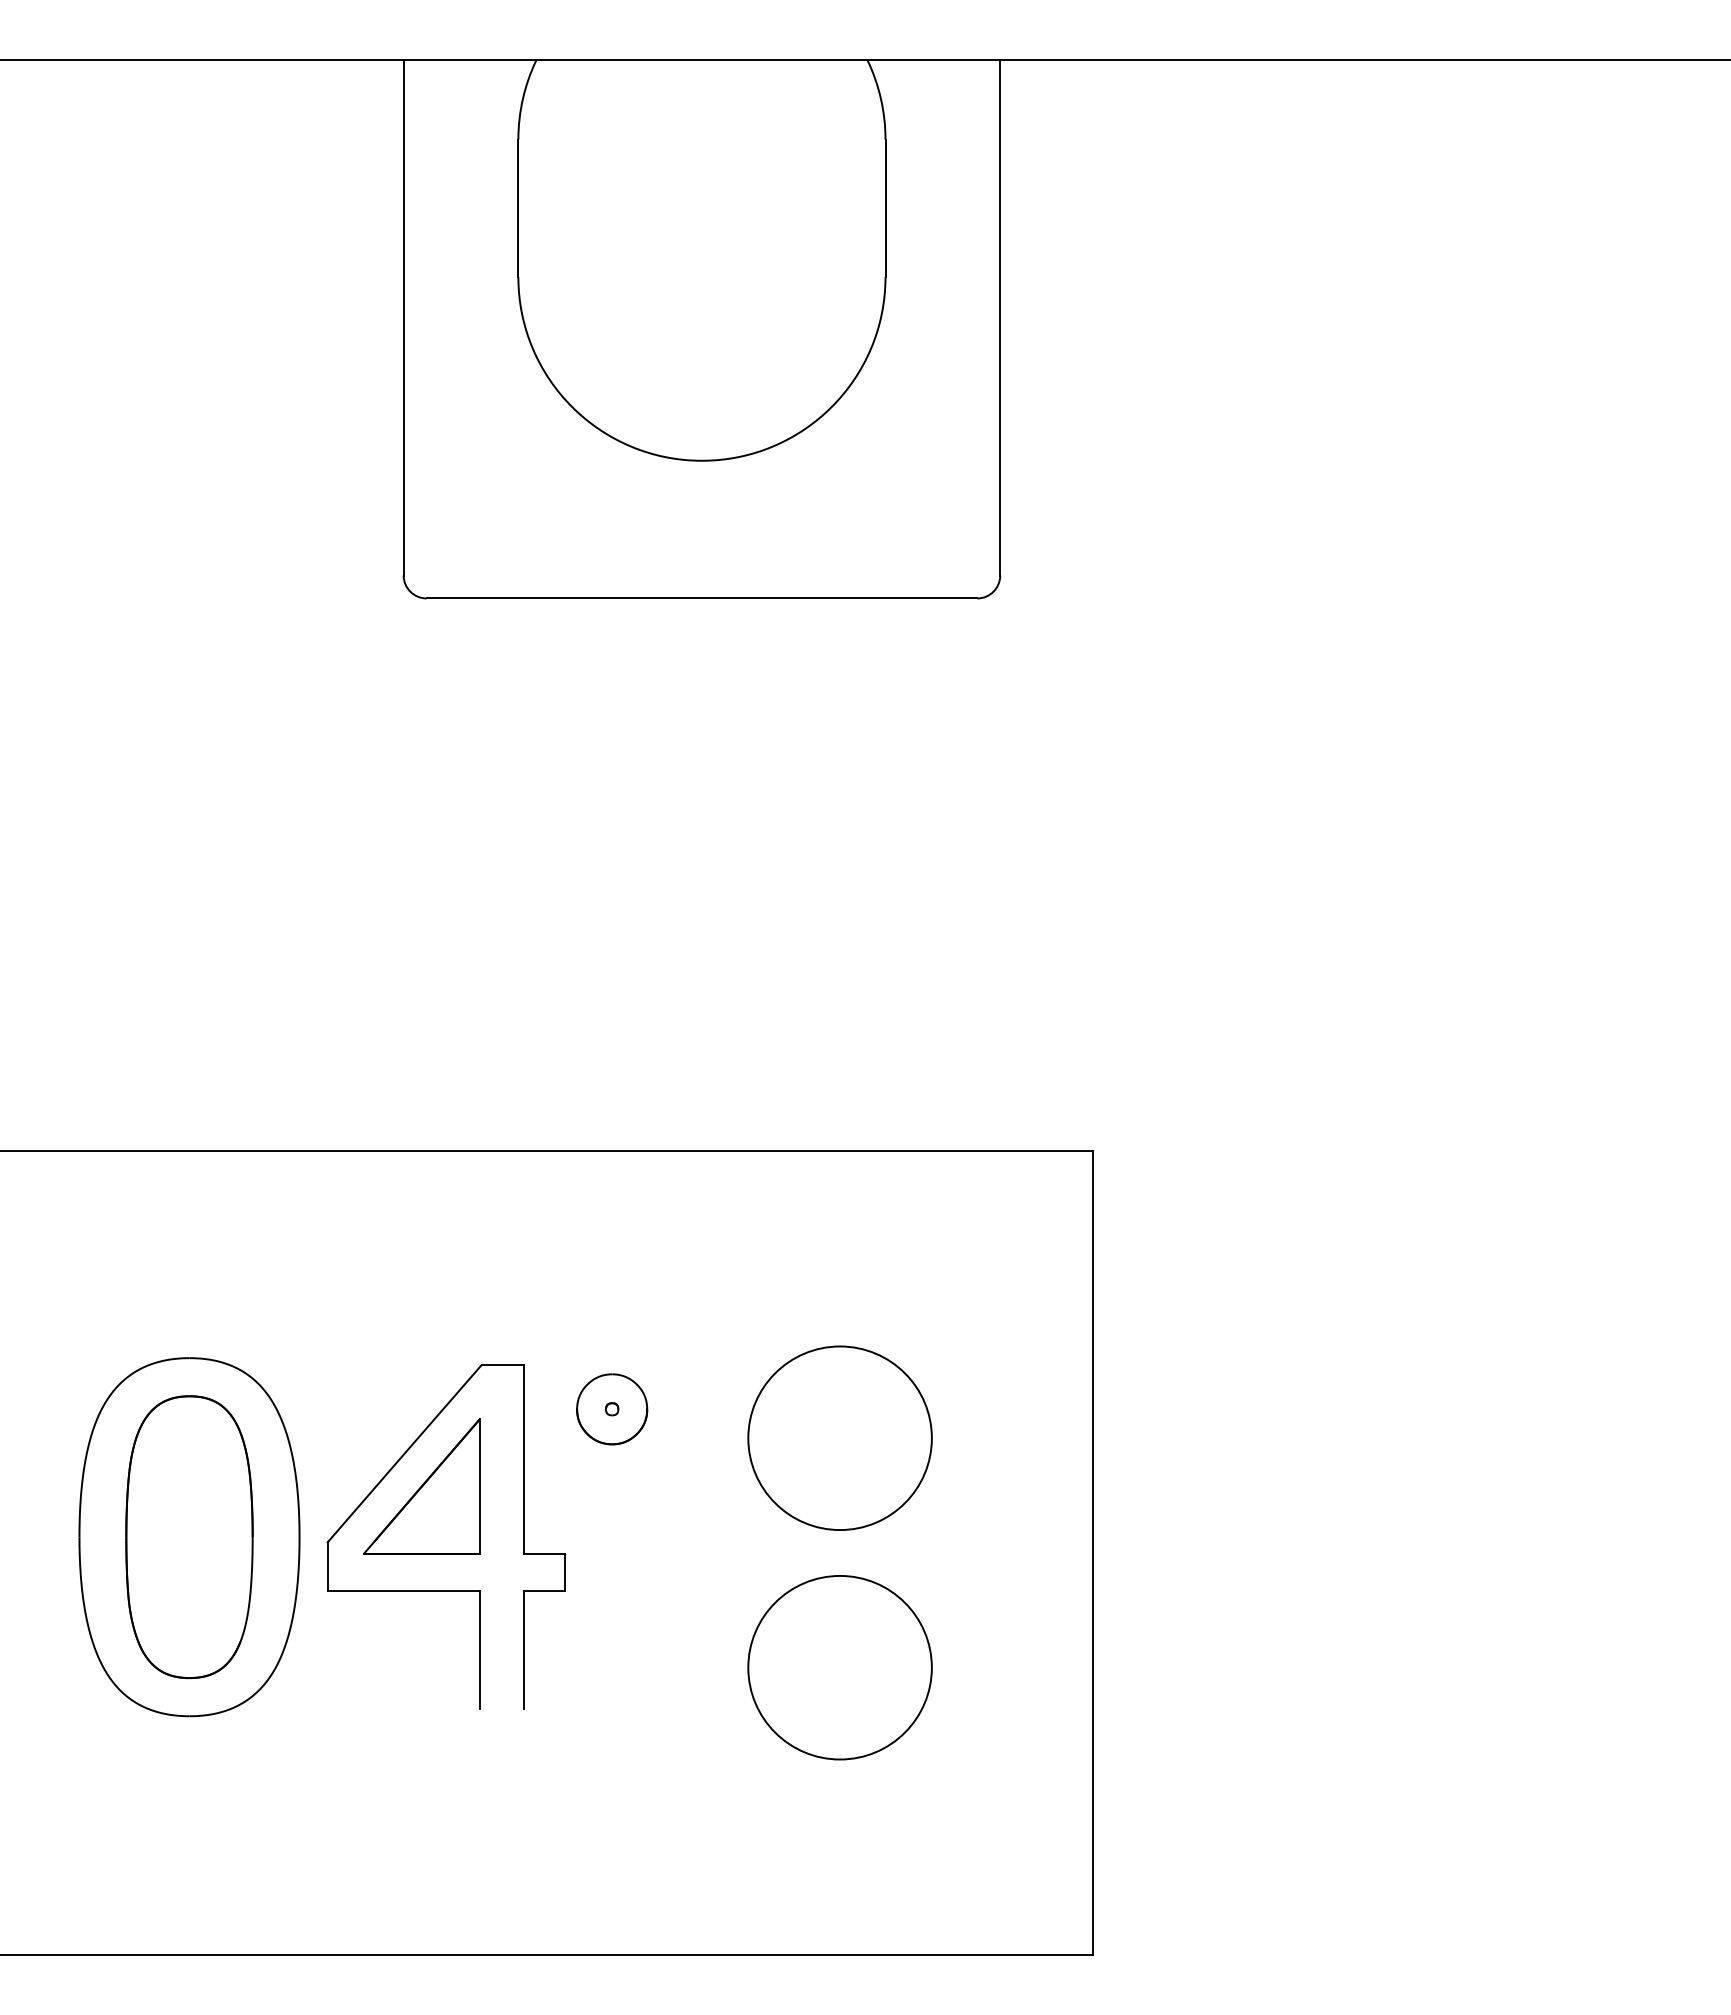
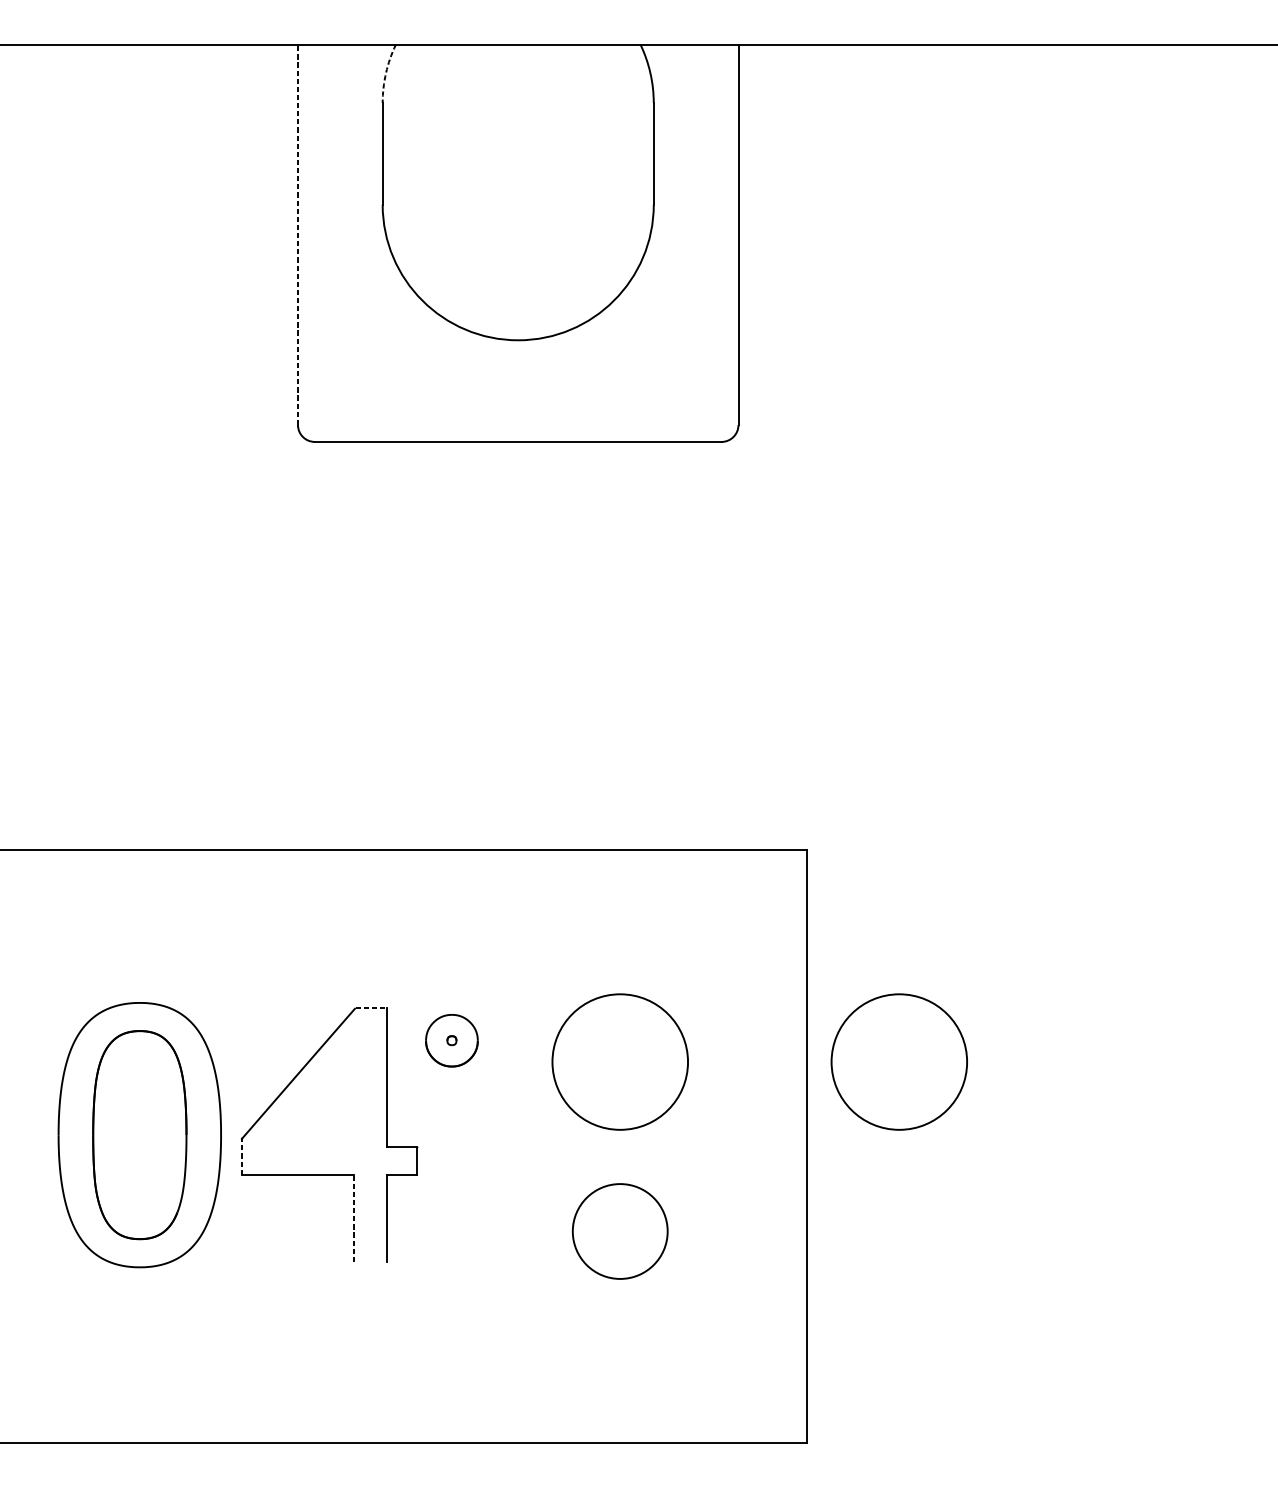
arc: (522, 98) -> (385, 72), solid -> dashed
line: (403, 317) -> (297, 234), solid -> dashed
line: (503, 1365) -> (371, 1008), solid -> dashed
circle: (1217, 1437) -> (898, 1061), added
part: (421, 1486) -> (311, 1097), removed
line: (327, 1566) -> (241, 1156), solid -> dashed
line: (479, 1649) -> (353, 1218), solid -> dashed
circle: (839, 1667) -> (619, 1231), size x0.7

